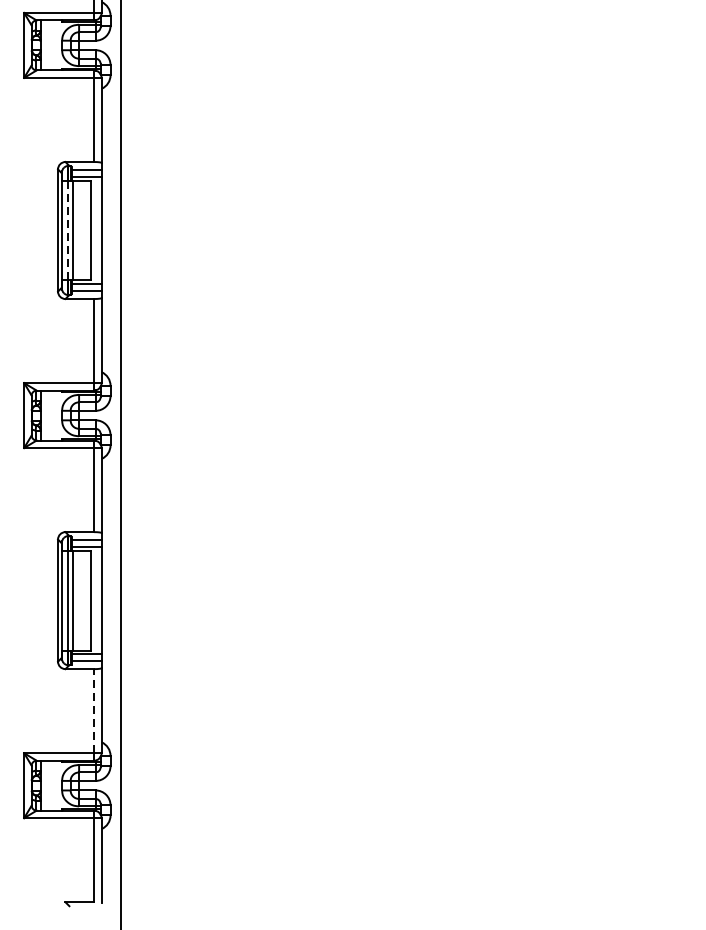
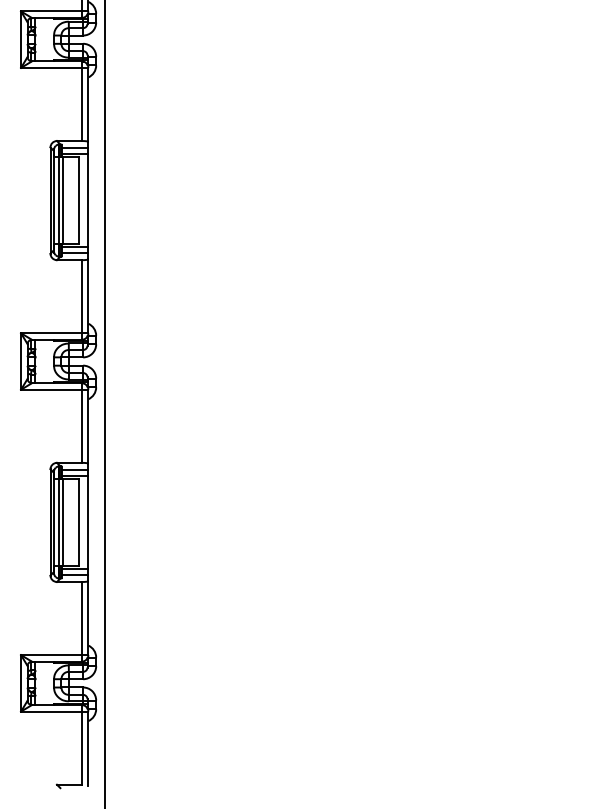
line: (67, 230) -> (58, 200), dashed -> solid
line: (93, 711) -> (81, 618), dashed -> solid

